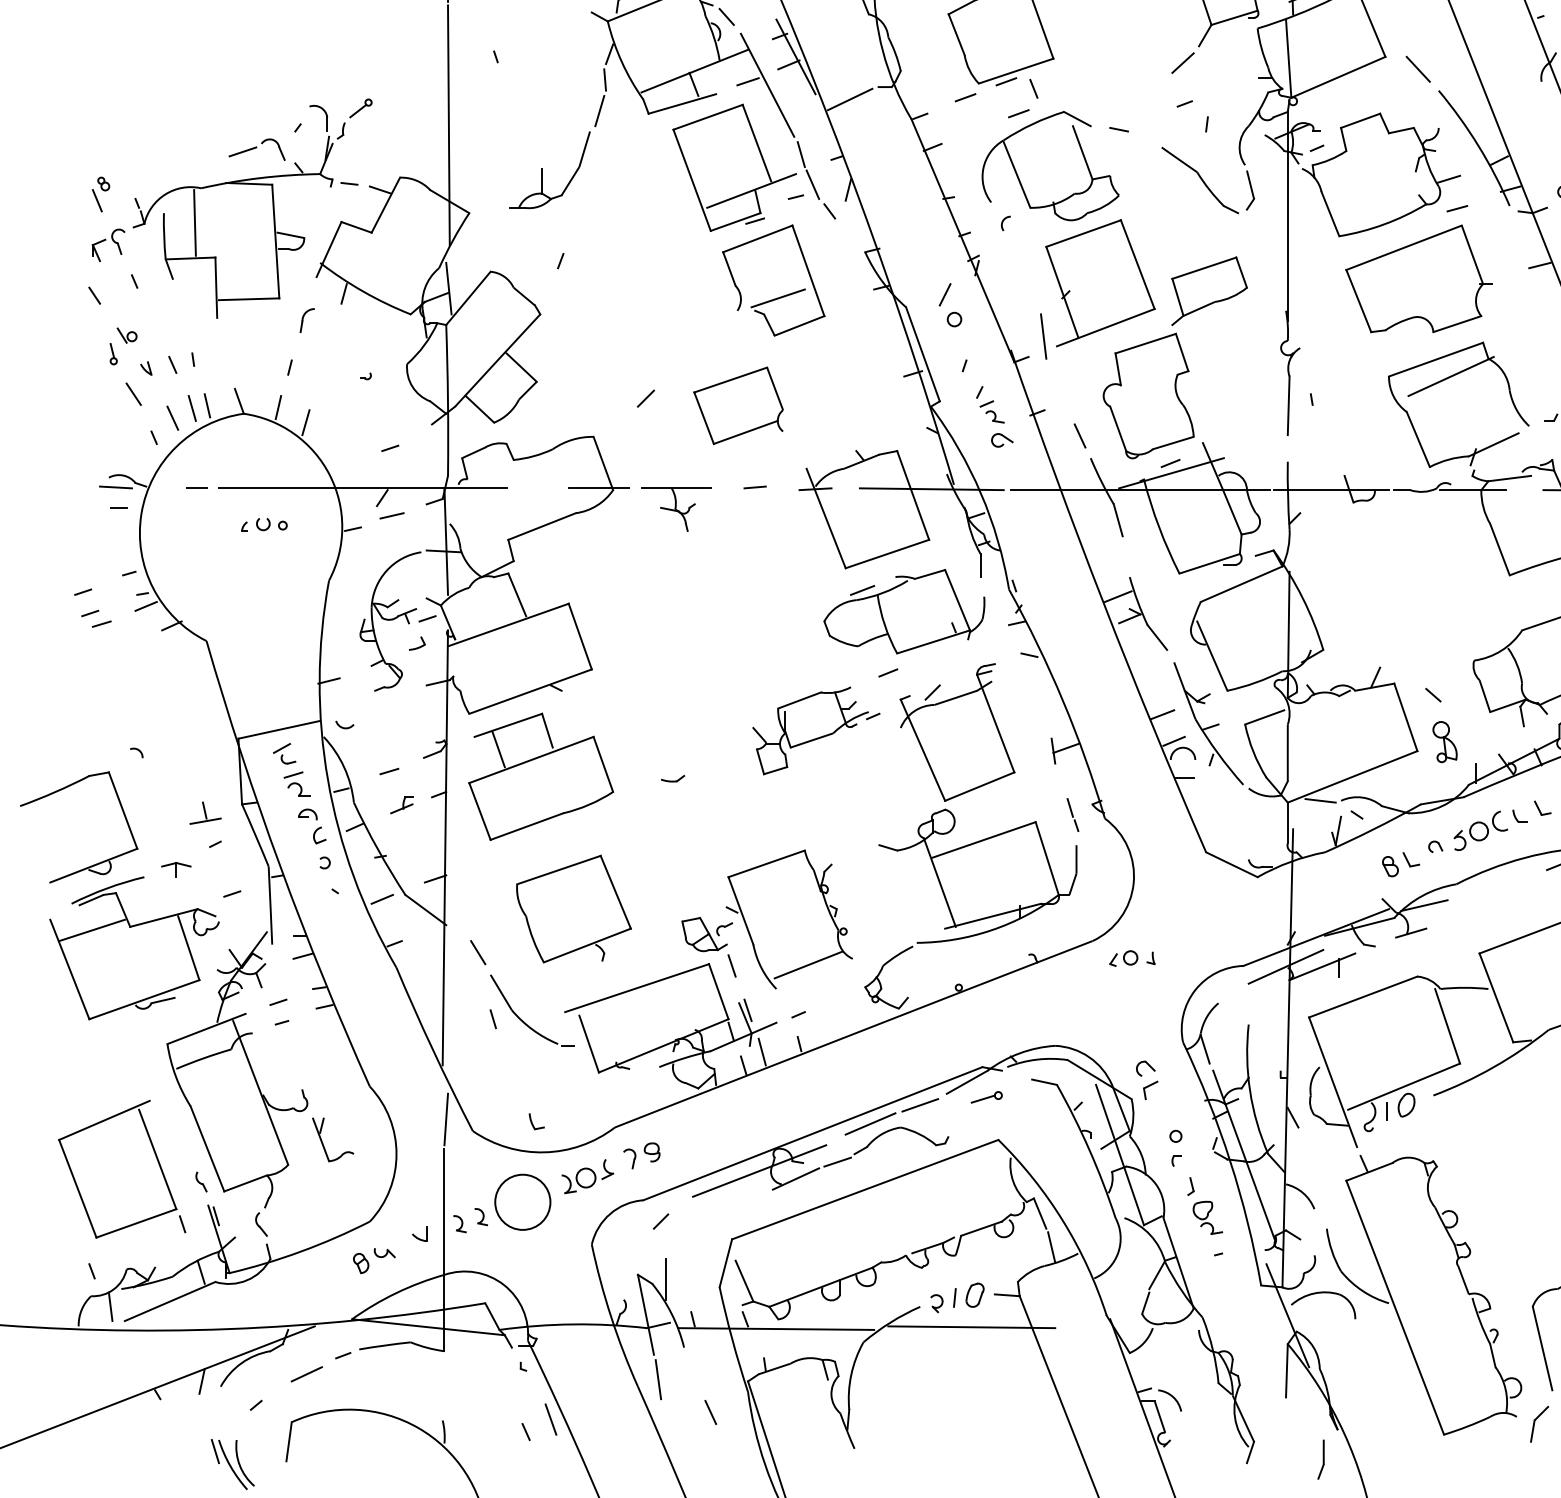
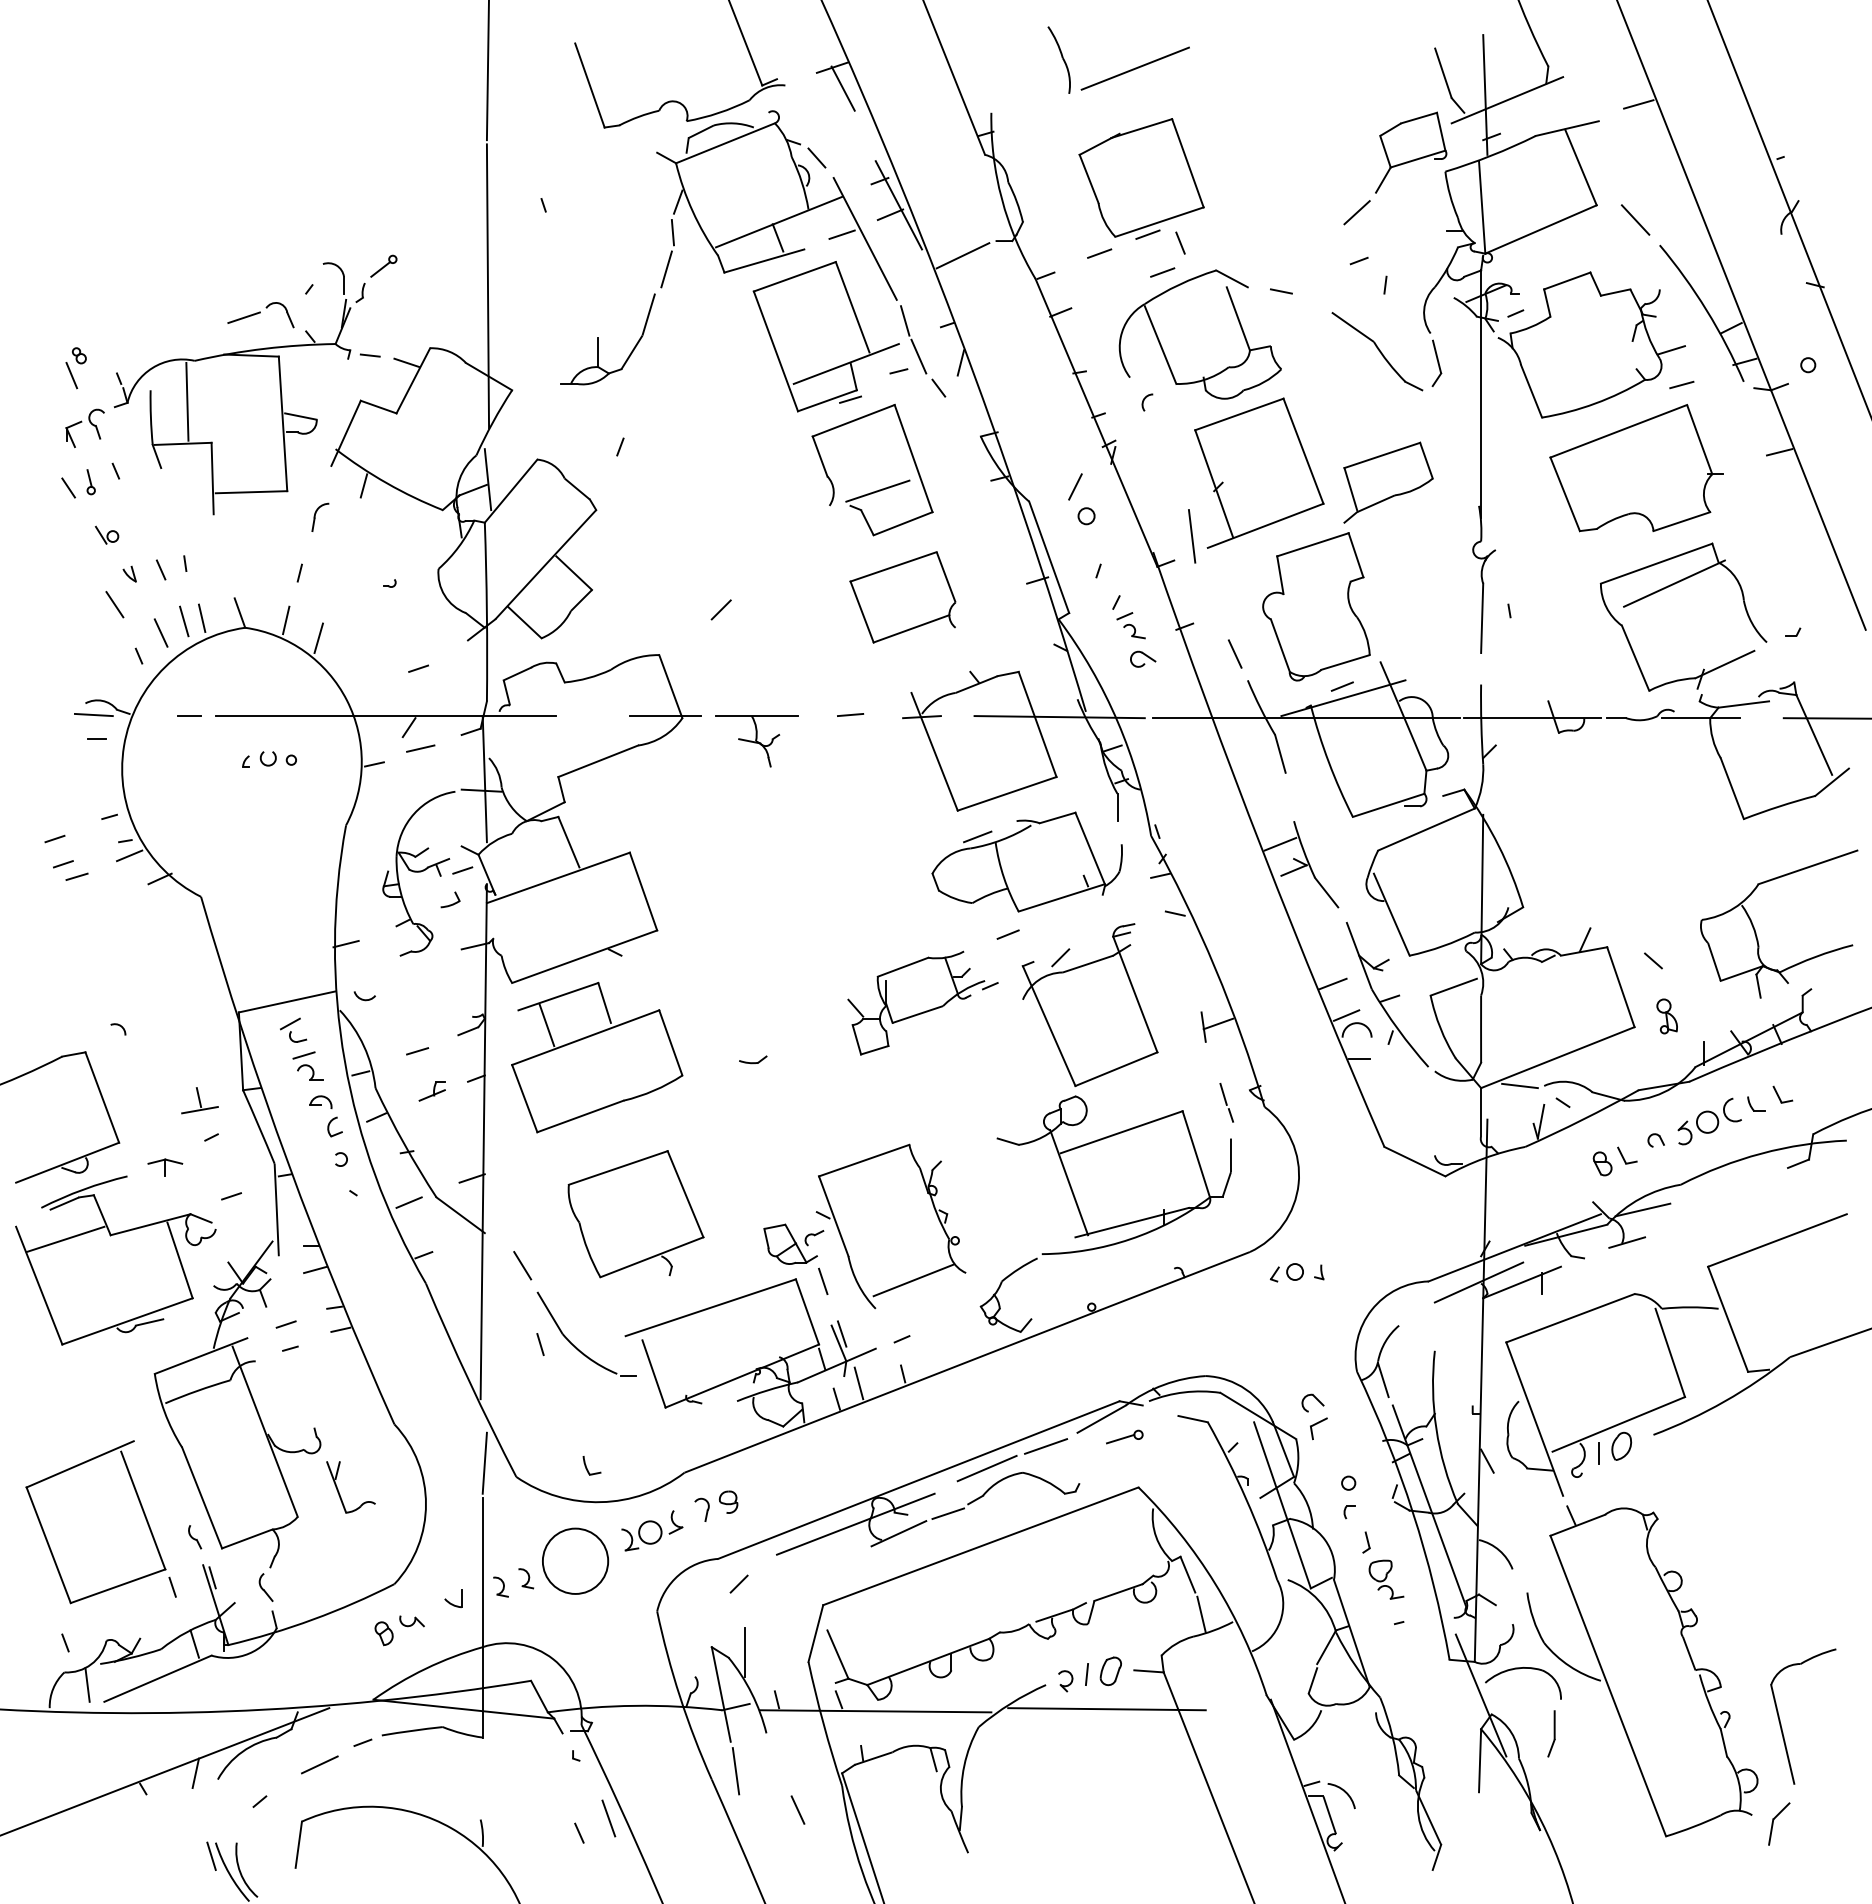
part: (113, 354) -> (90, 482), moved
part: (738, 405) -> (902, 597), moved
part: (1444, 742) -> (1666, 1016), size x0.71
part: (1321, 1459) -> (1551, 1733), moved

